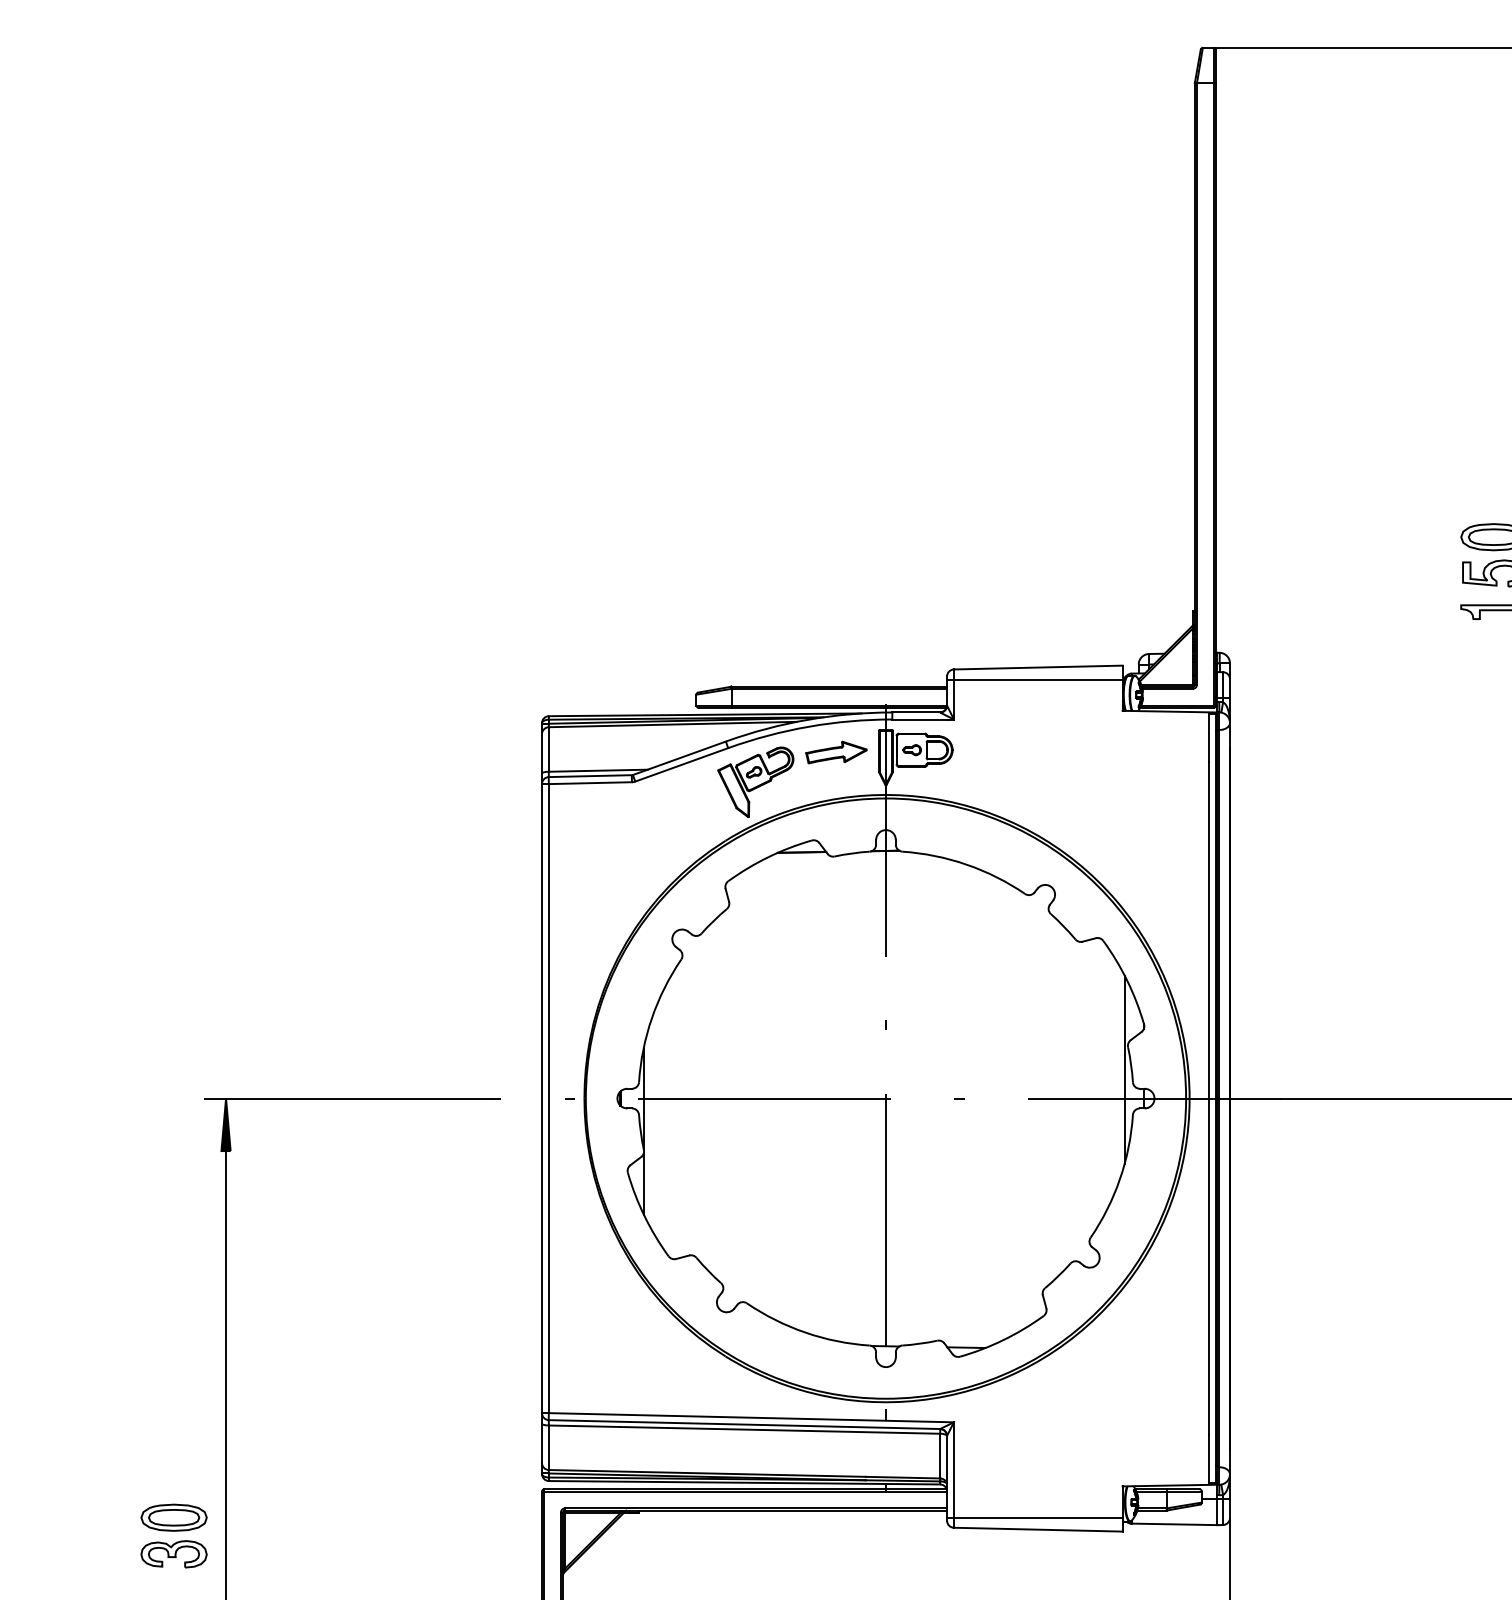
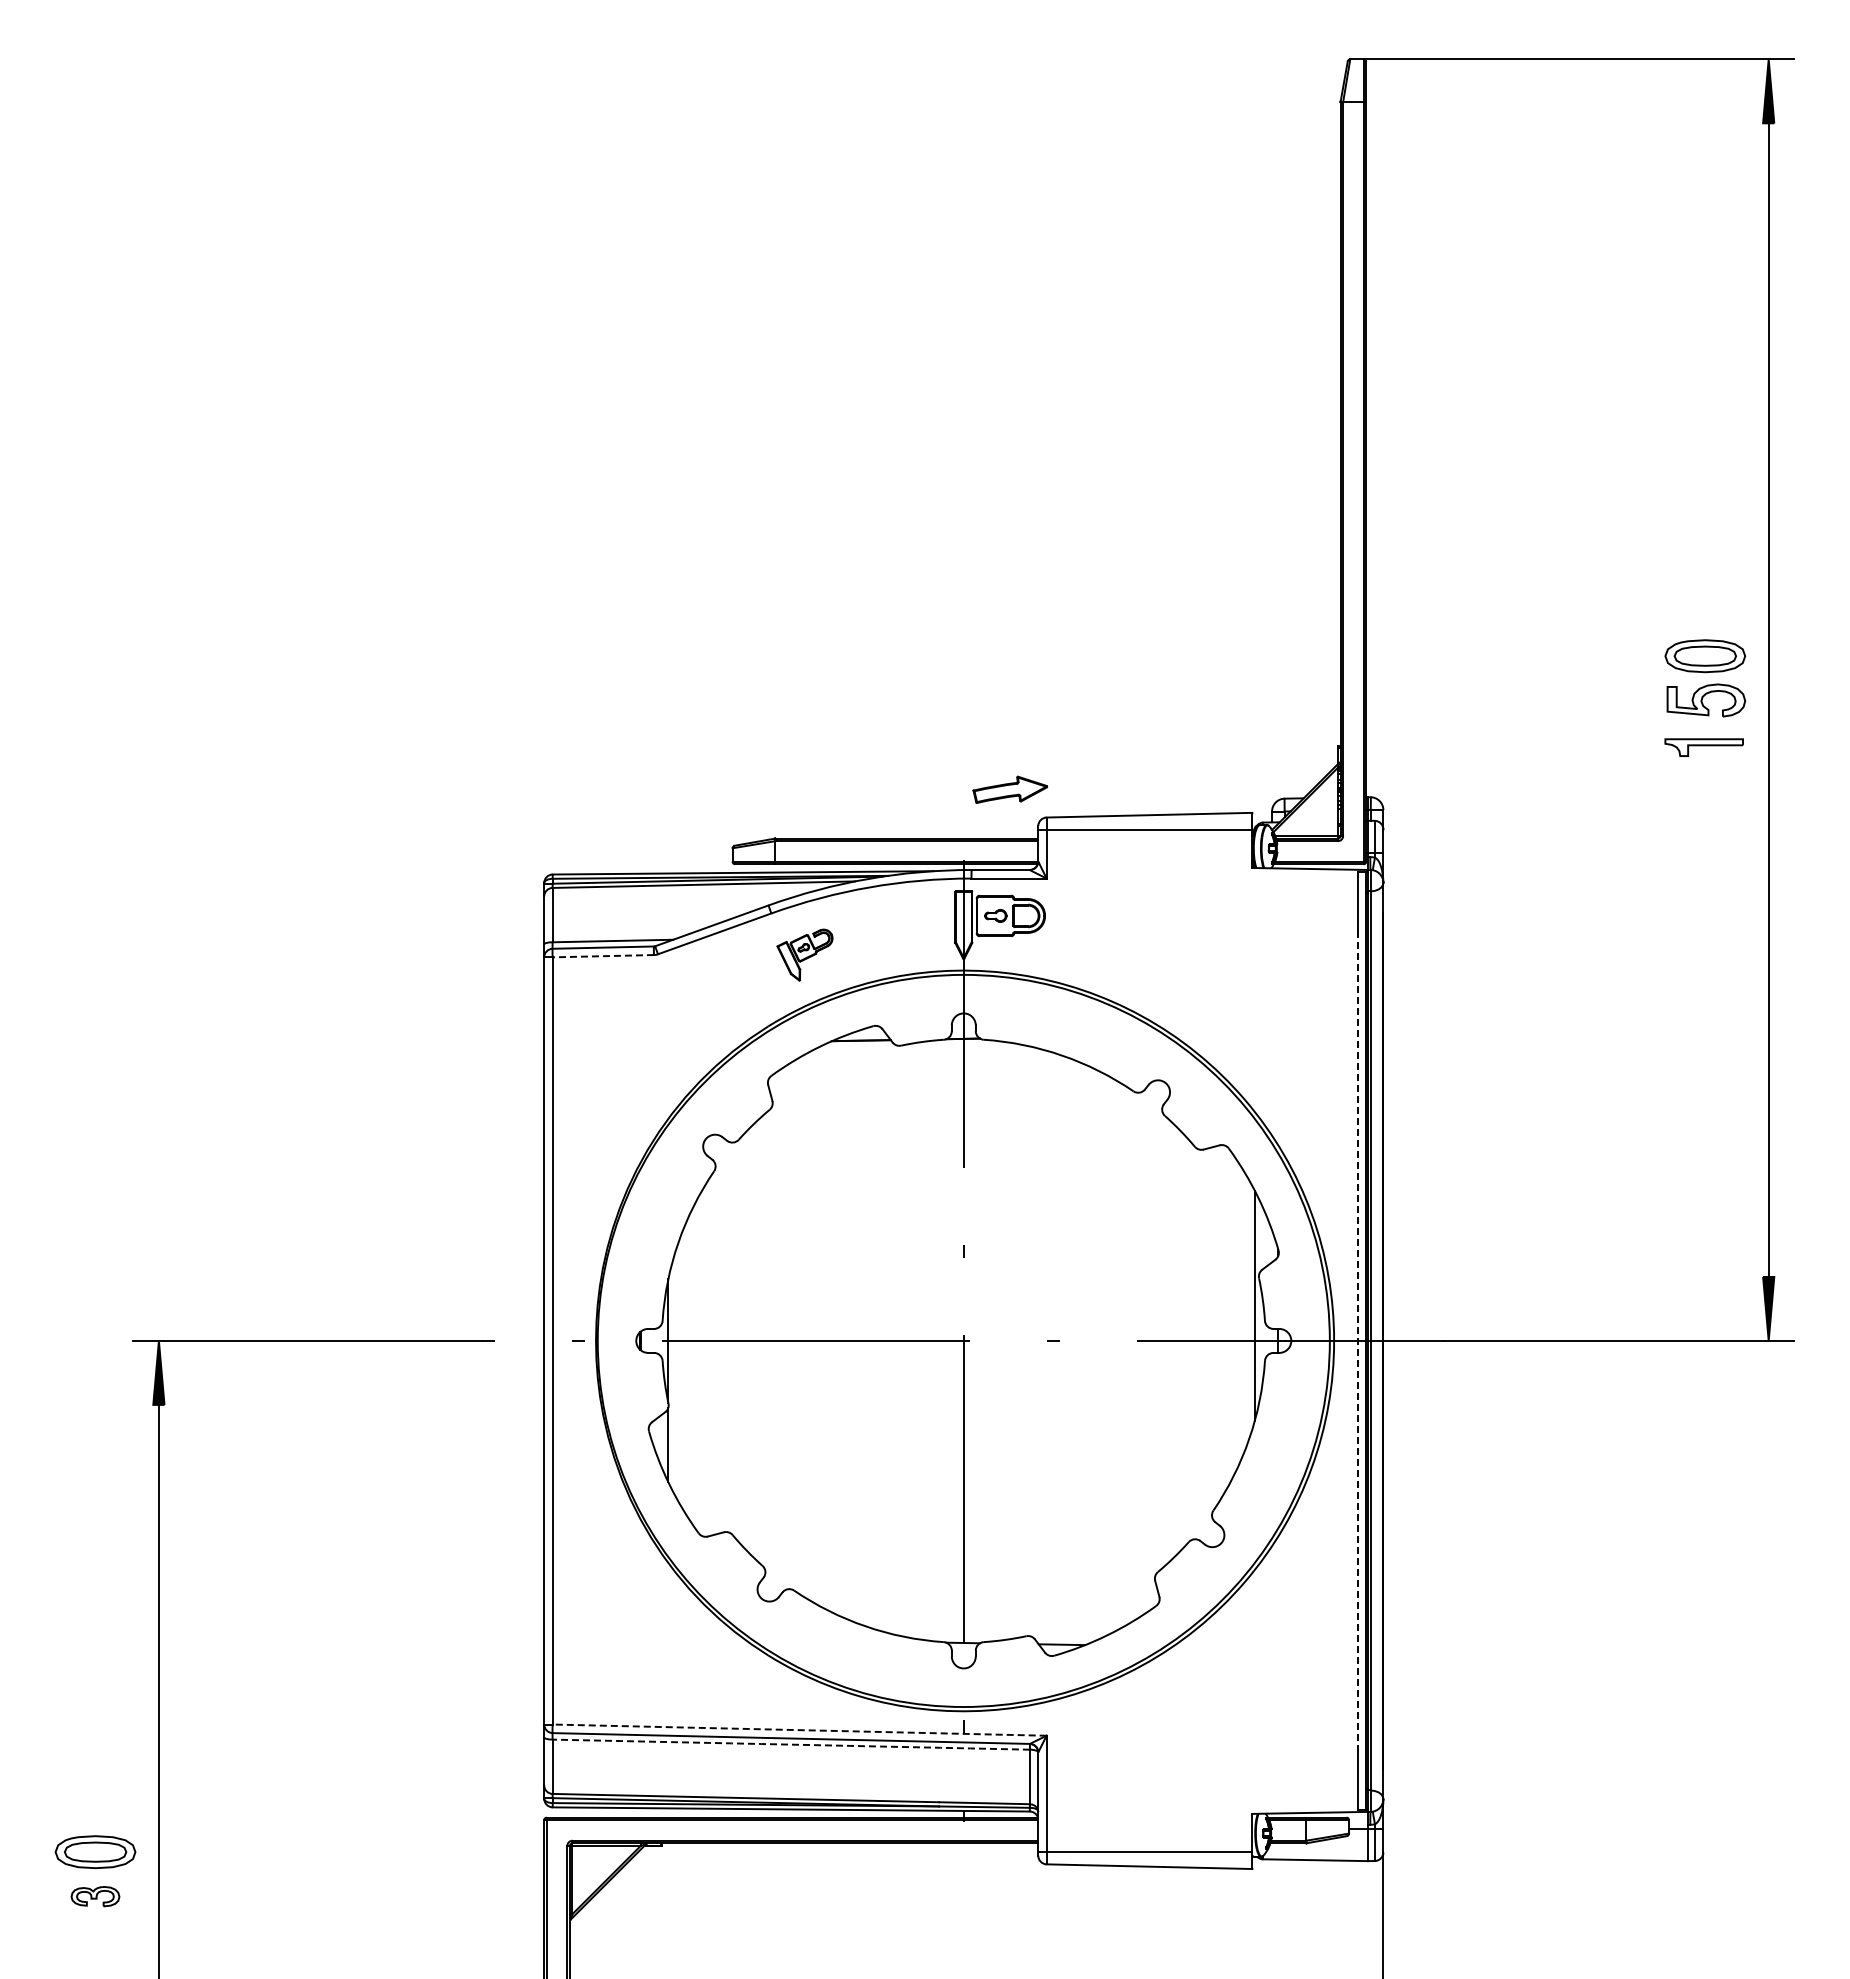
part: (836, 752) -> (1010, 789), moved
part: (755, 781) -> (804, 954), size x0.6
line: (590, 783) -> (603, 956), solid -> dashed
line: (1208, 1099) -> (1357, 1341), solid -> dashed
line: (751, 1418) -> (799, 1730), solid -> dashed
arc: (744, 1429) -> (791, 1744), solid -> dashed
part: (174, 1554) -> (95, 1896), size x0.6

